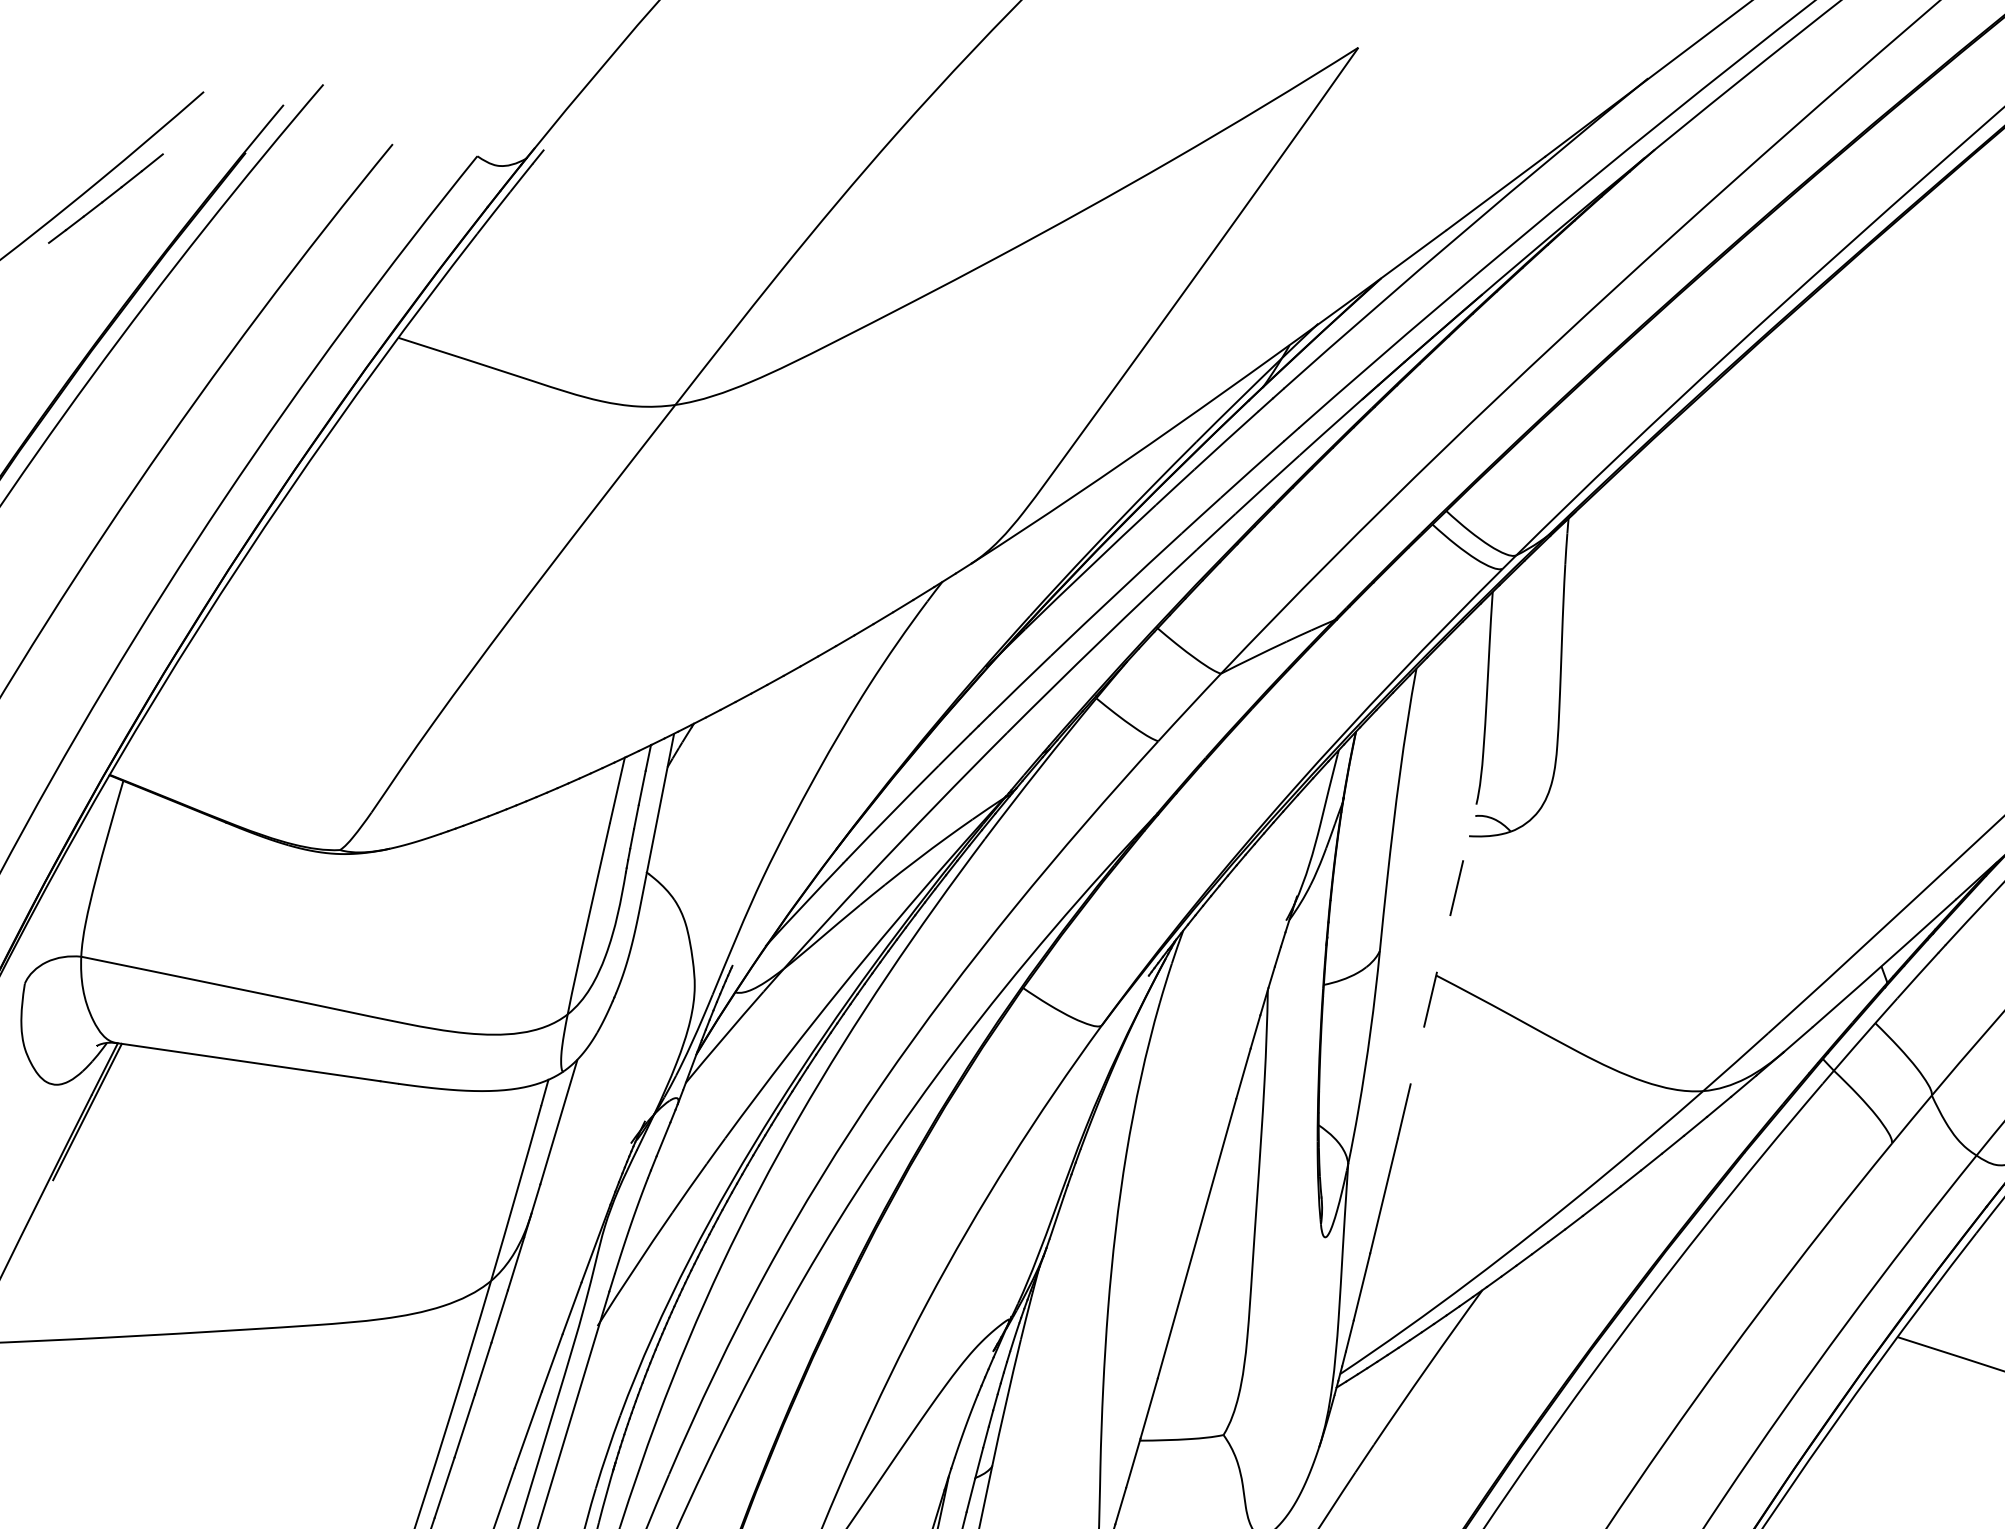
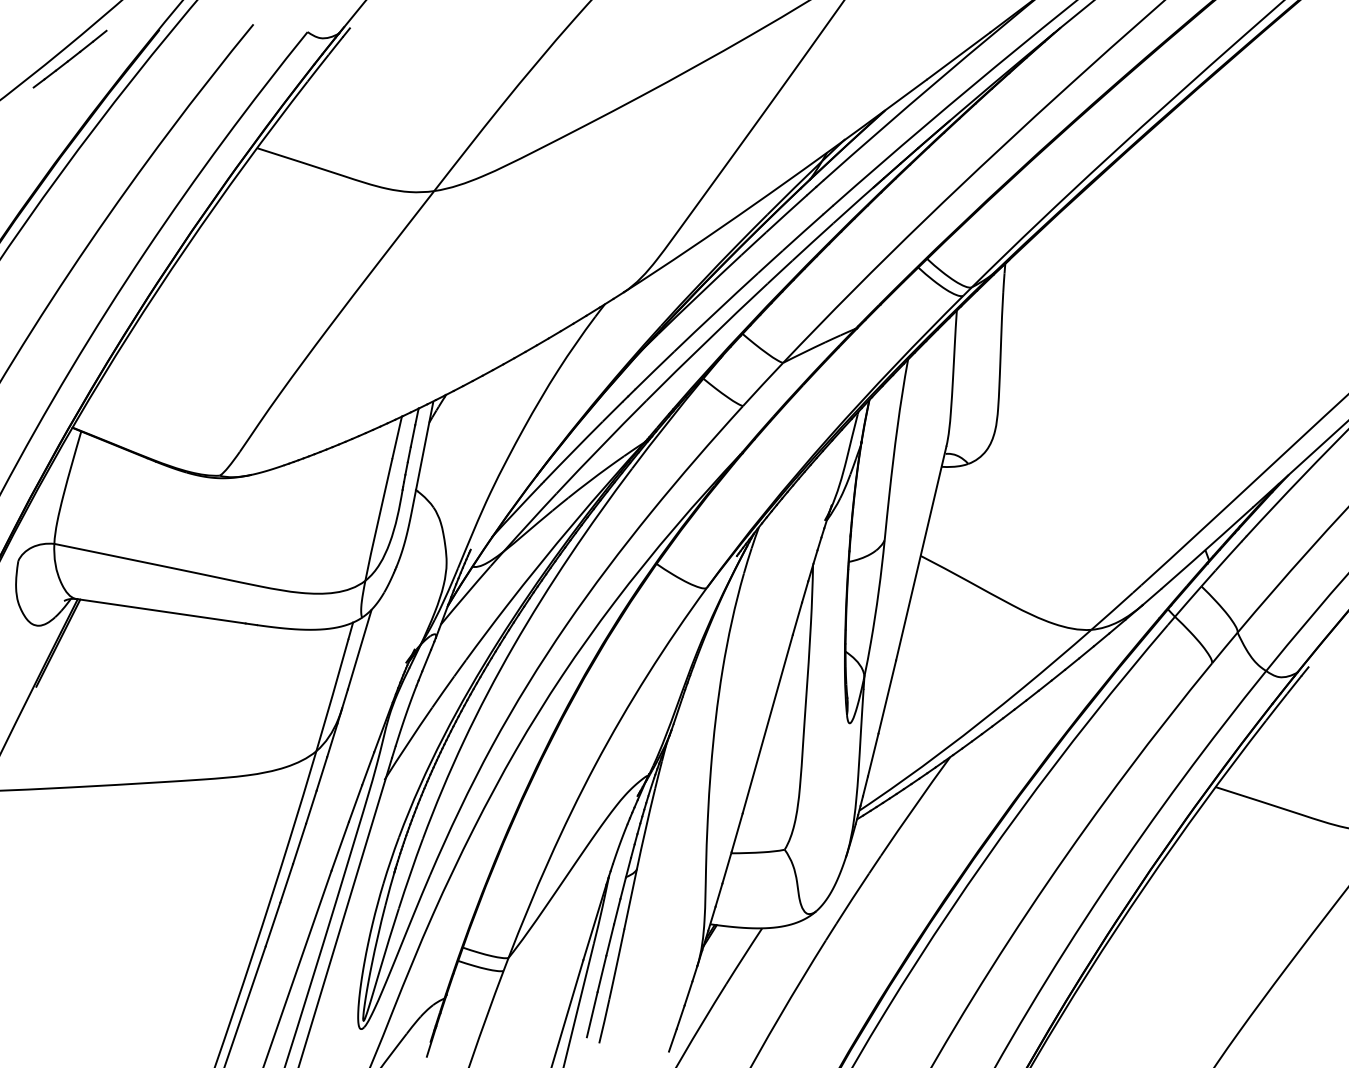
line: (1437, 971) -> (921, 553), dashed -> solid

